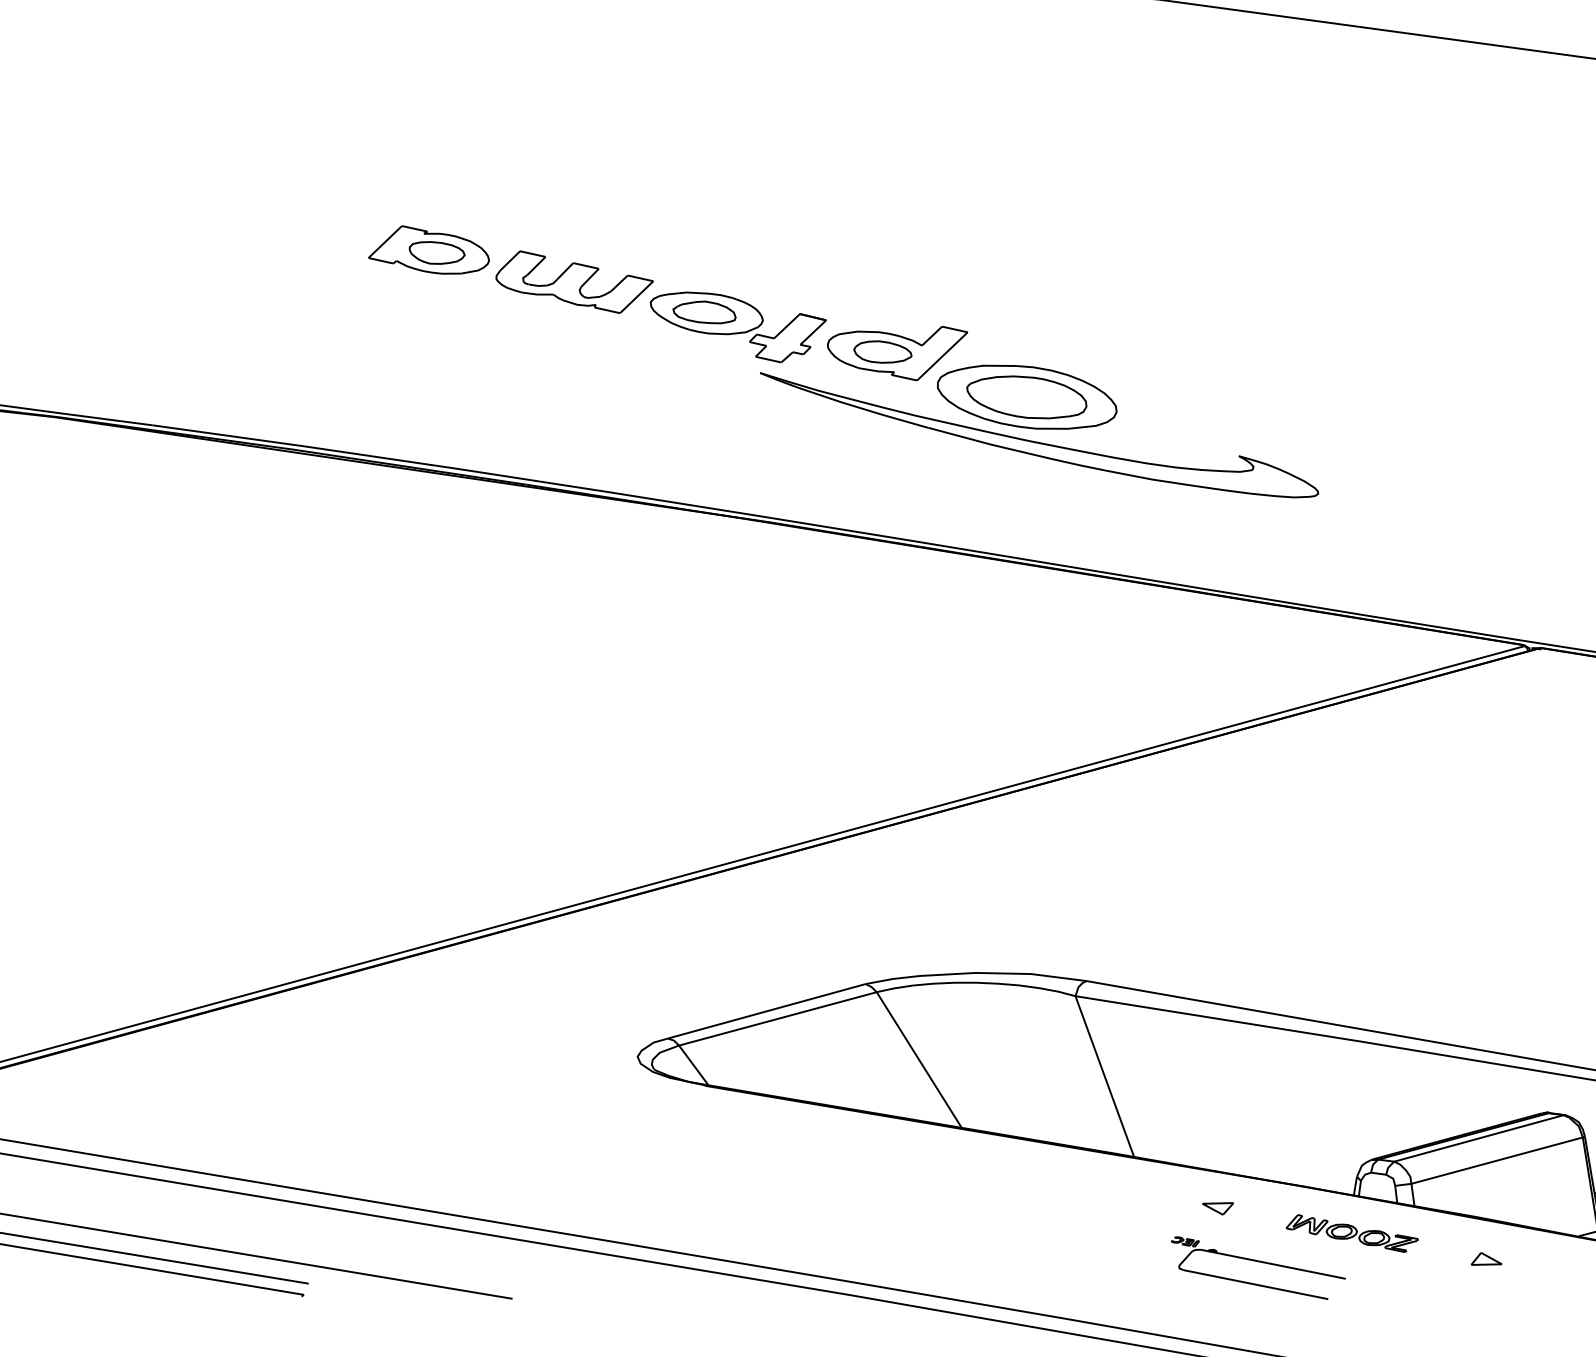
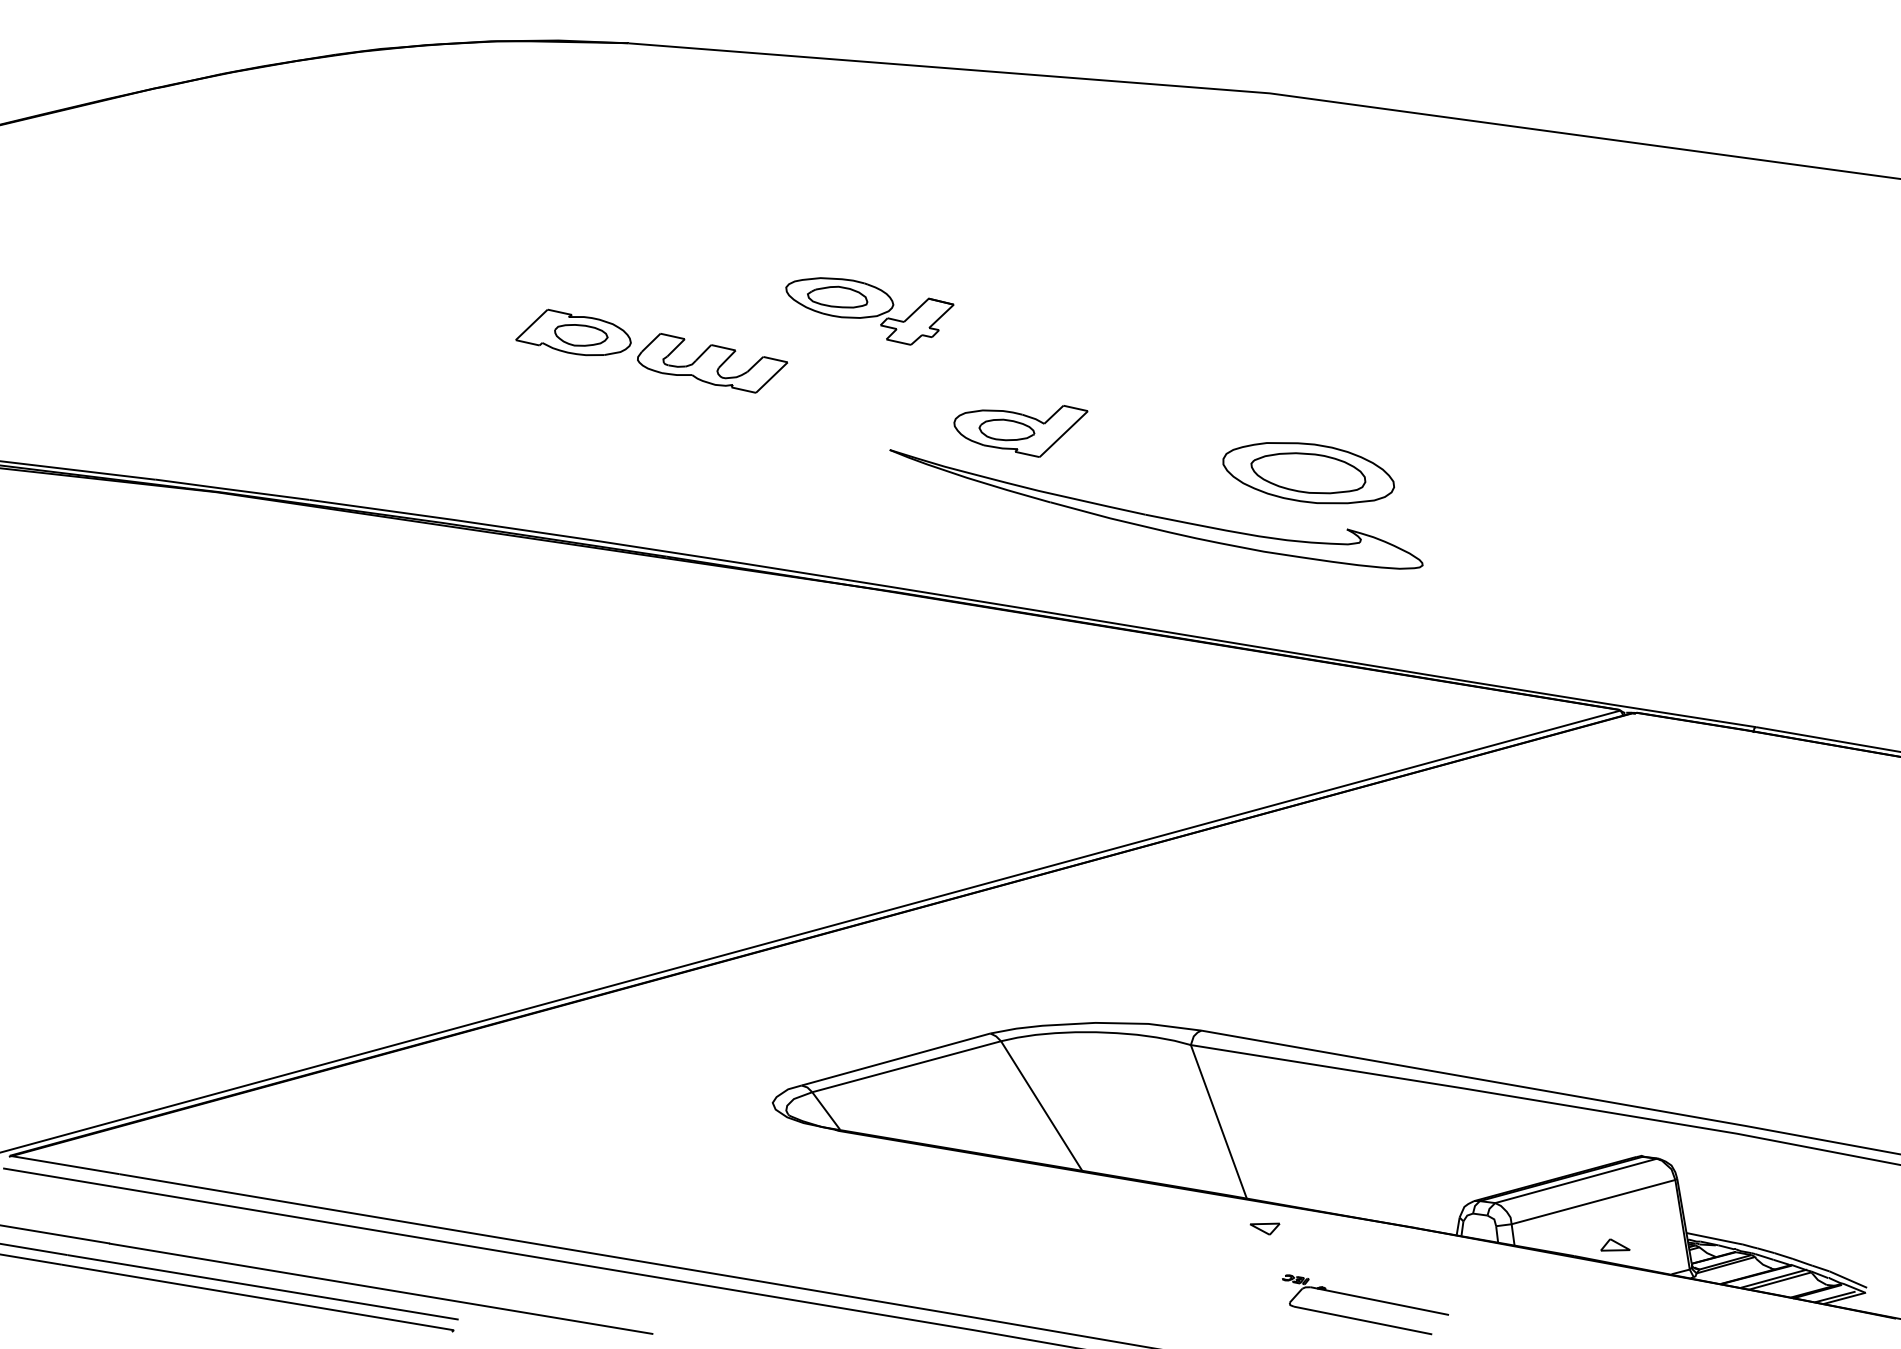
part: (737, 327) -> (869, 311), moved
part: (1026, 397) -> (1308, 473), moved
part: (1217, 1208) -> (1264, 1228), moved
part: (1351, 1233) -> (1454, 1271), removed
part: (1486, 1258) -> (1615, 1244), moved

